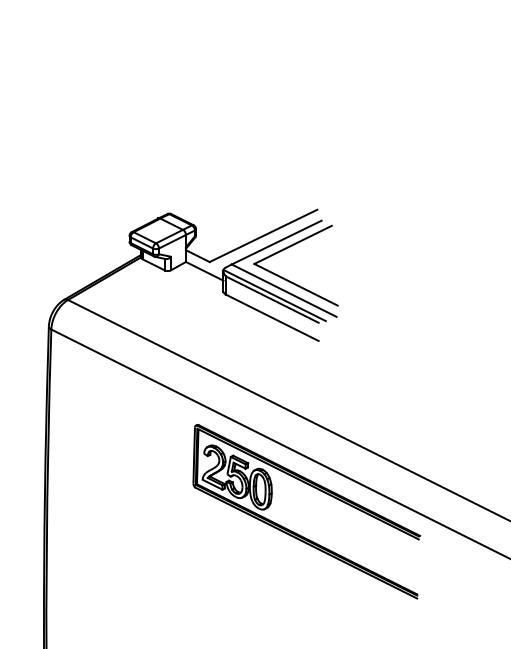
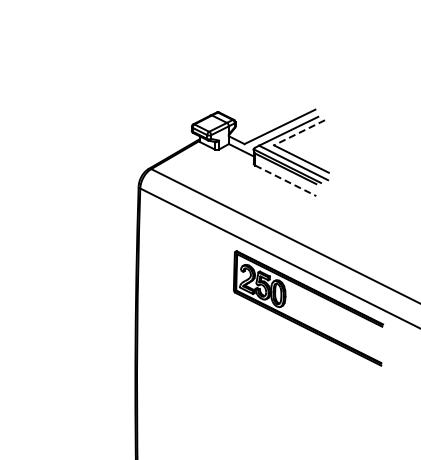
line: (293, 245) -> (299, 133), solid -> dashed
line: (273, 318) -> (286, 181), solid -> dashed

